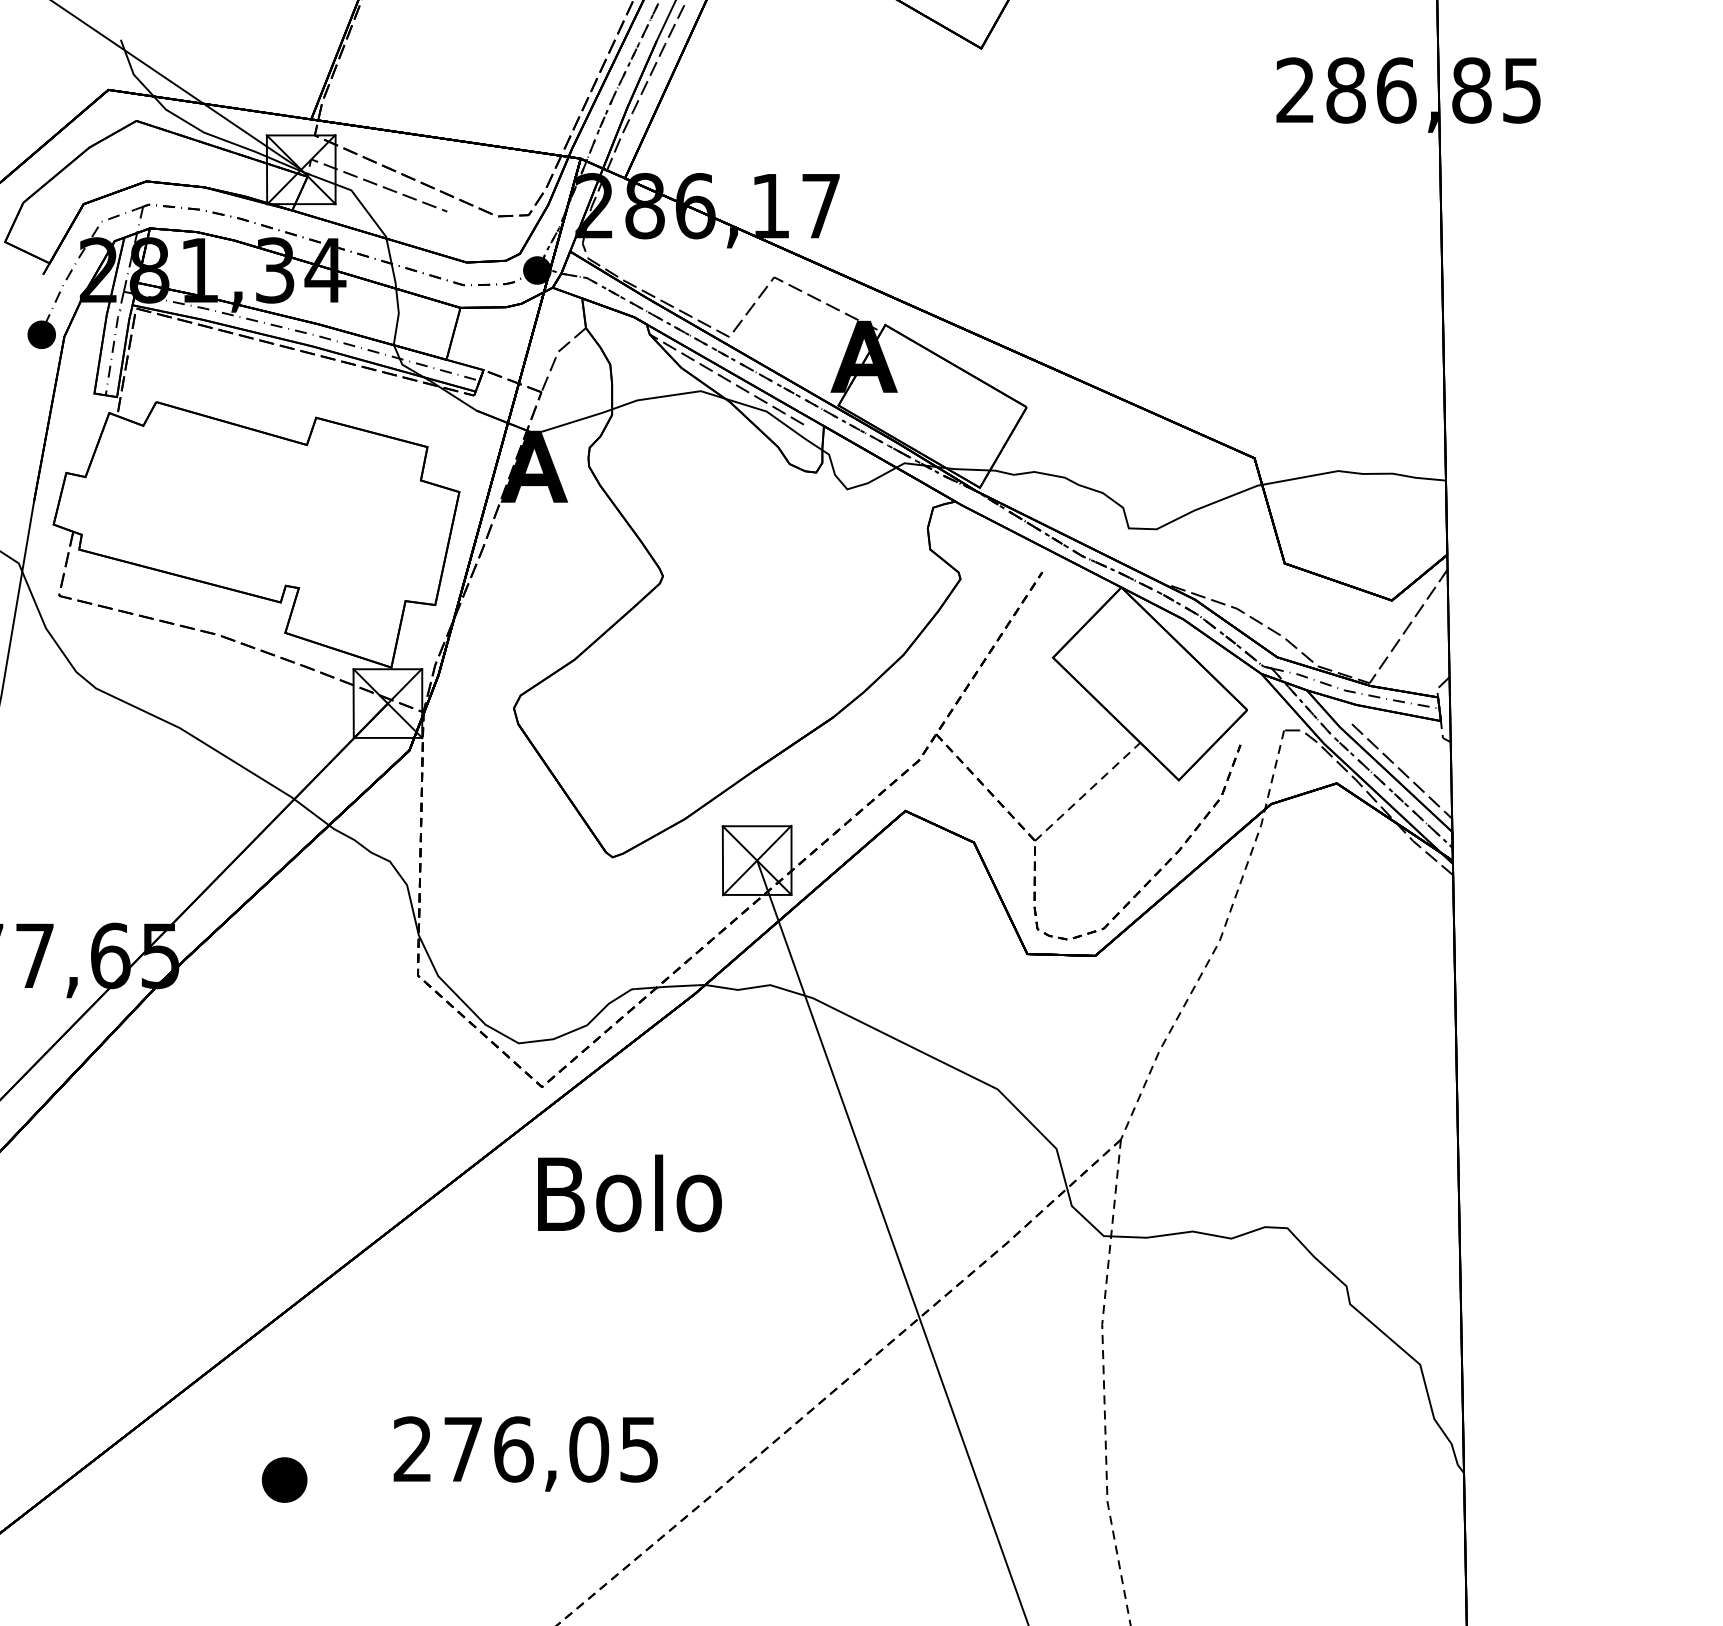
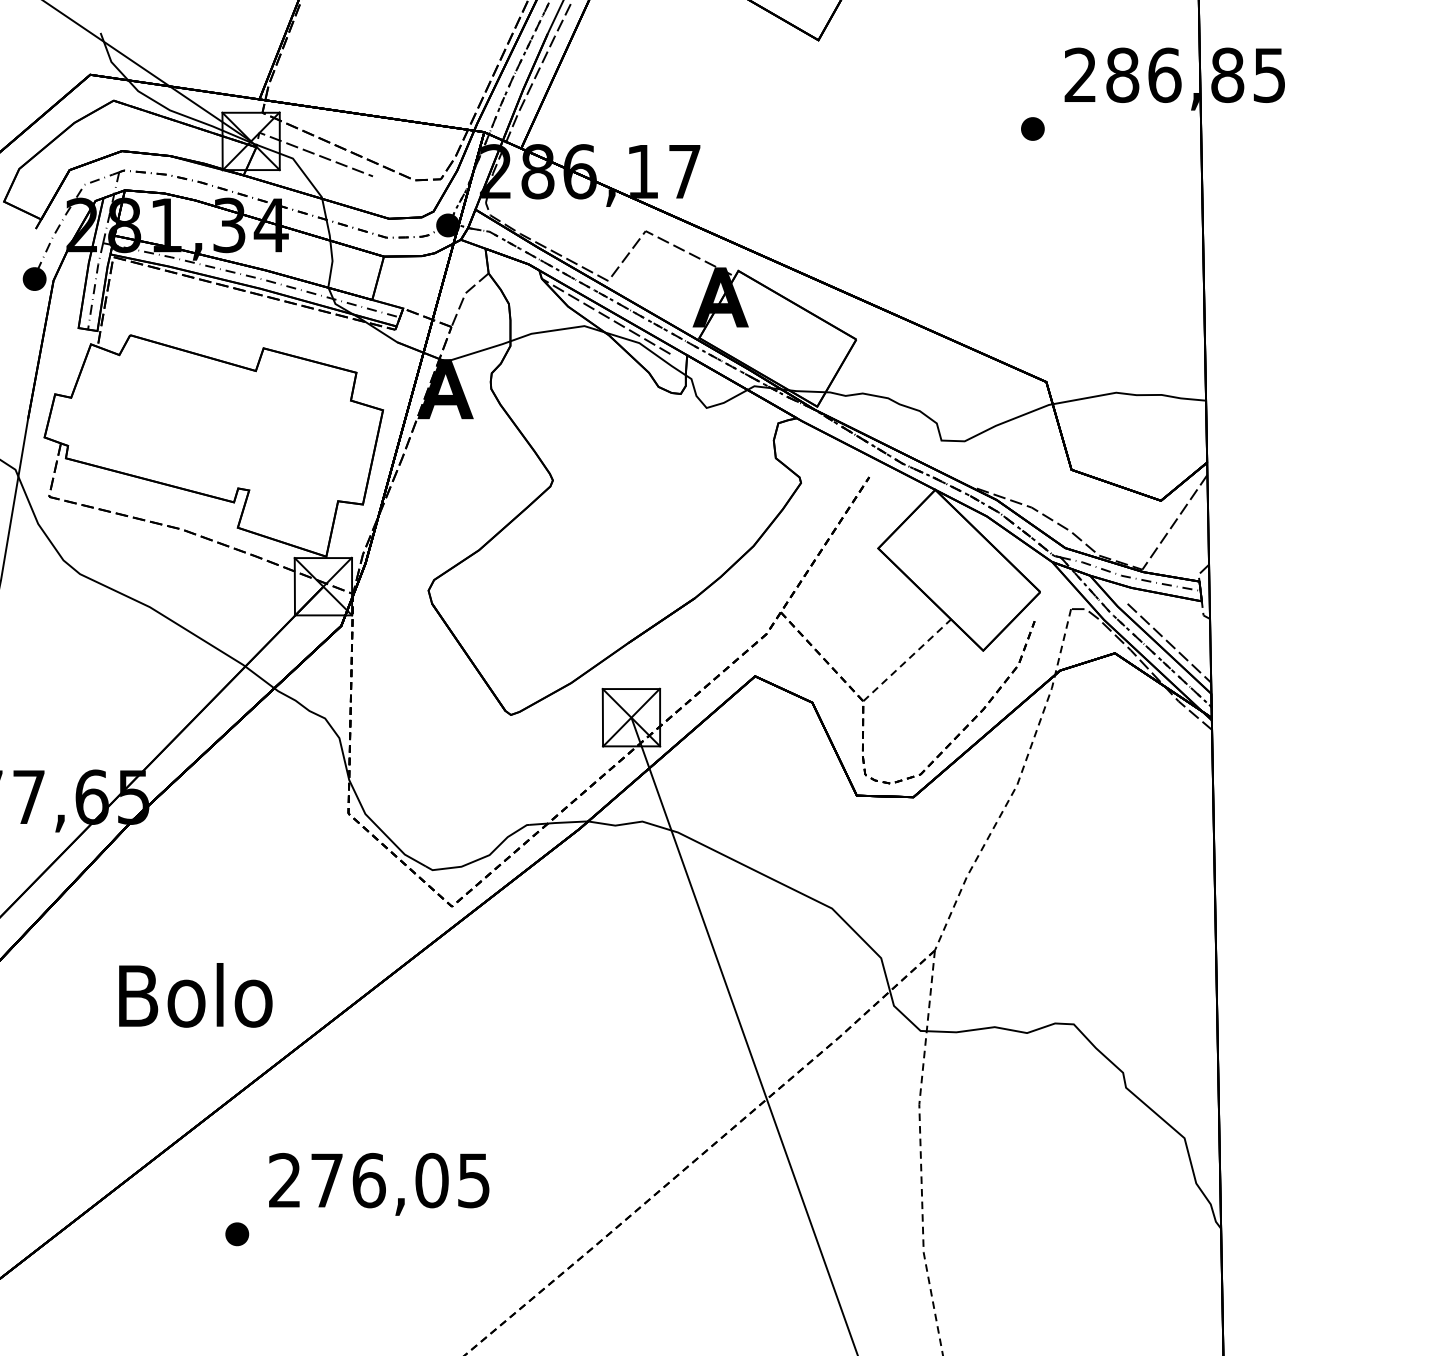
part: (1238, 154) -> (1032, 128), added
text: (629, 1193) -> (195, 995), moved
text: (525, 1453) -> (378, 1183), moved
part: (284, 1479) -> (237, 1233), size x0.62

